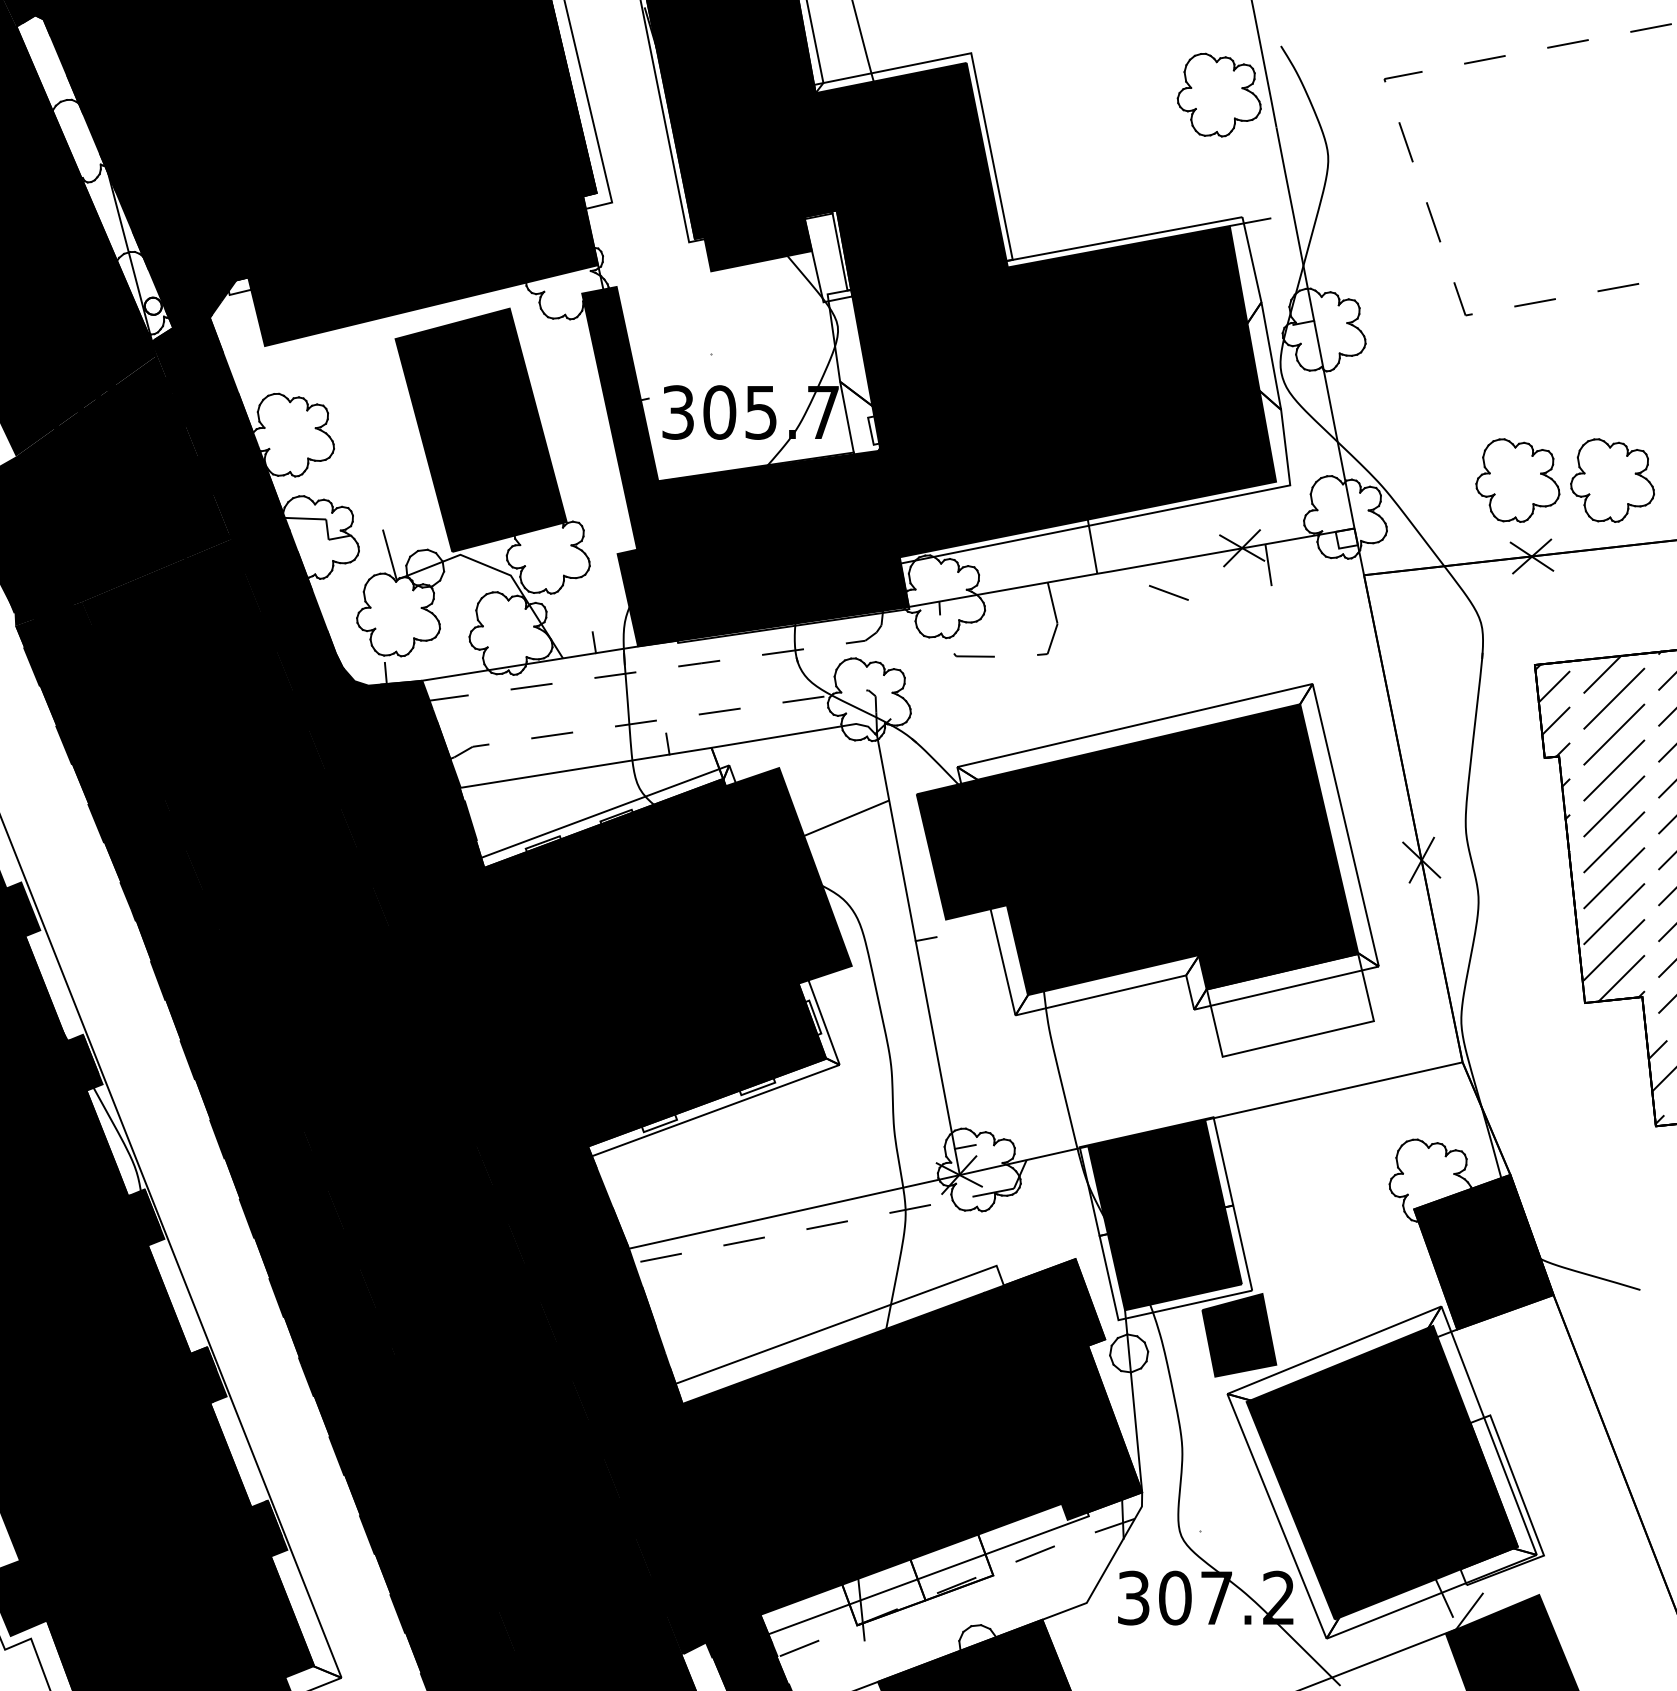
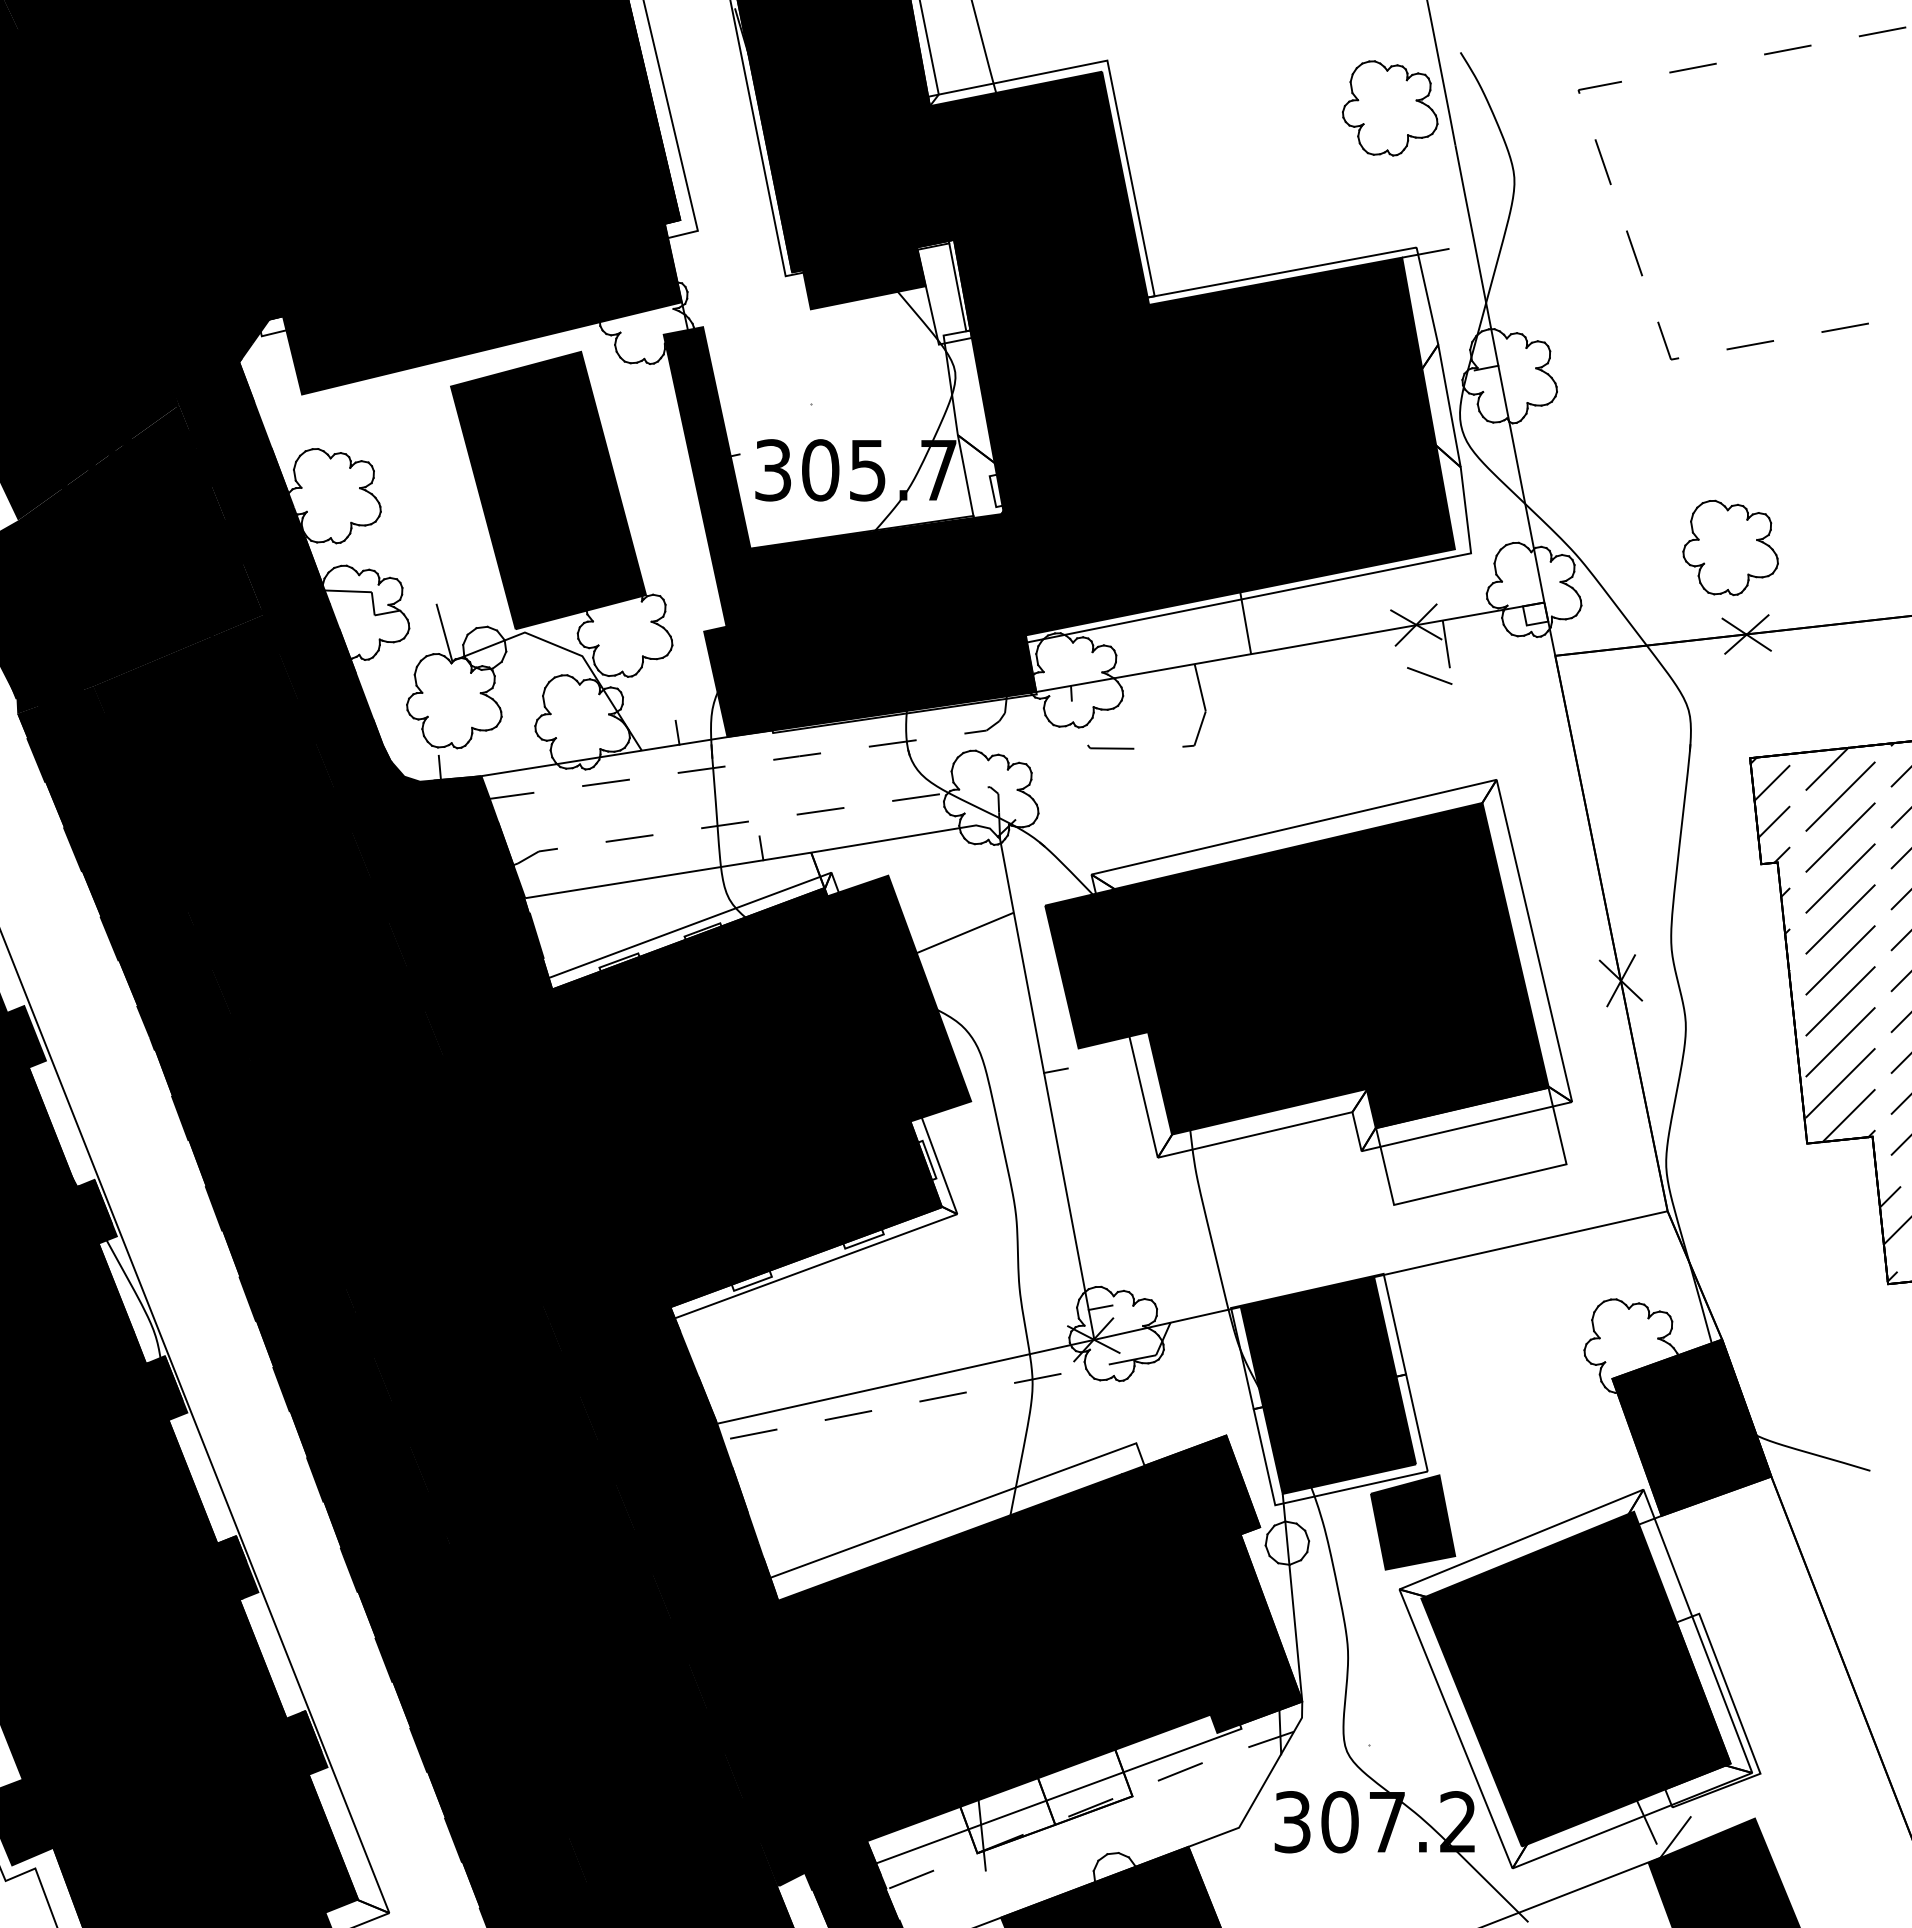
fill: (94, 178) -> (107, 203), added
part: (1612, 480) -> (1838, 547), removed
line: (1168, 592) -> (1429, 675), moved

